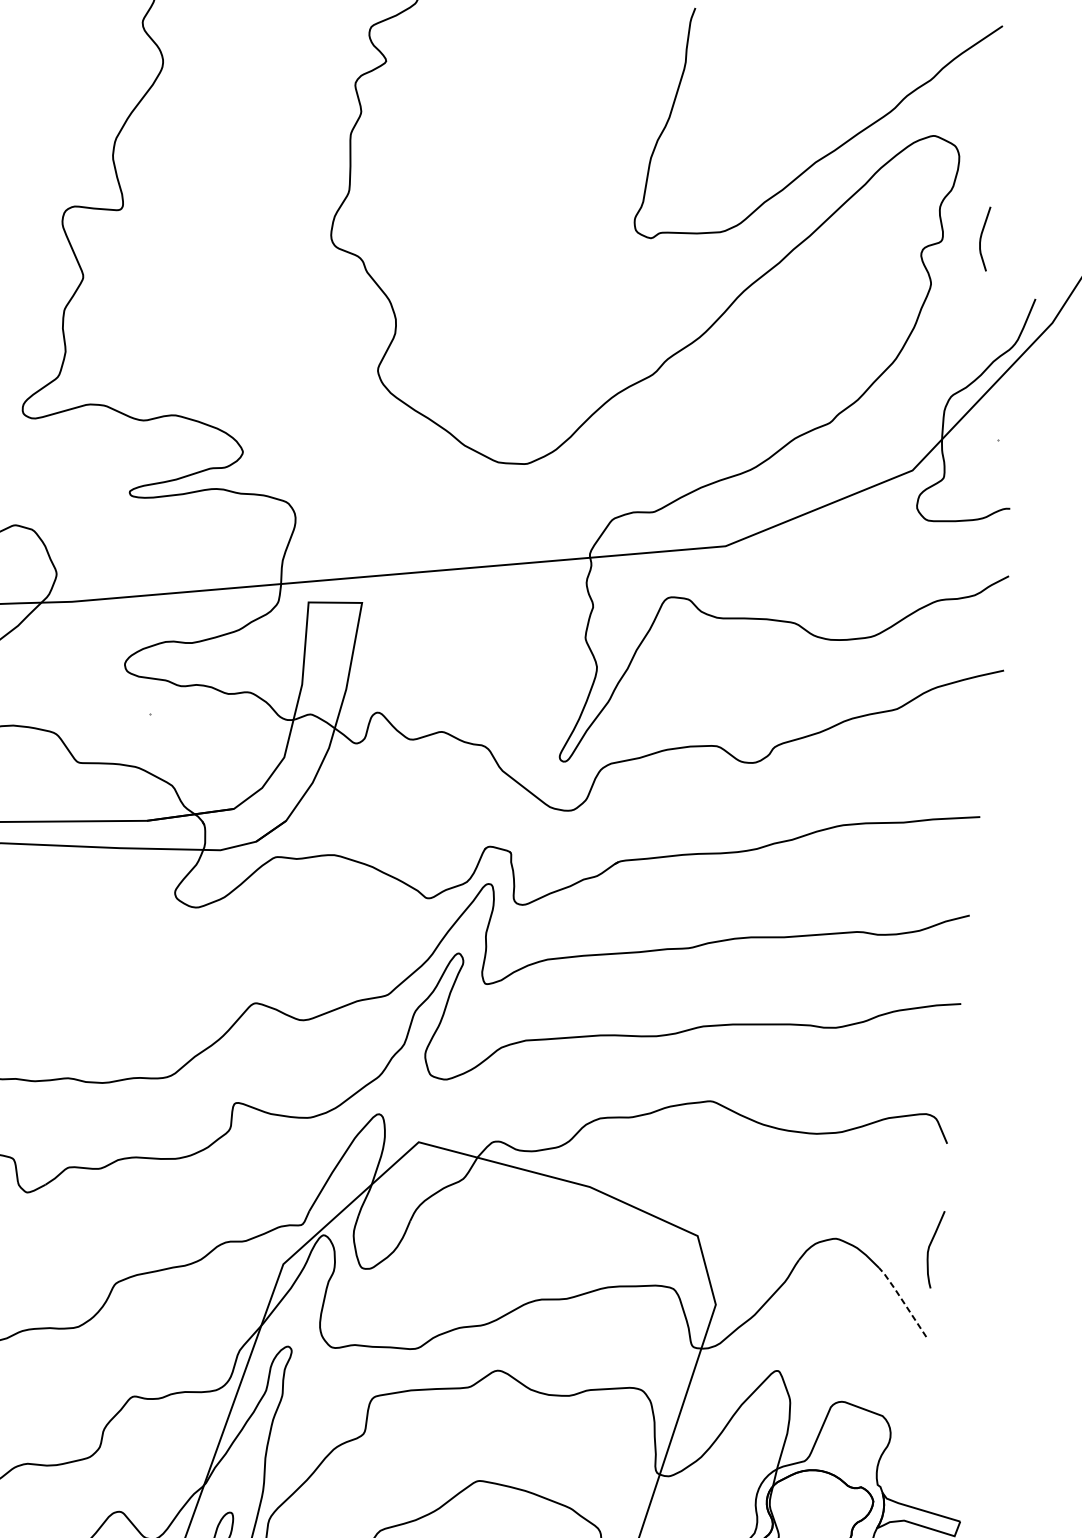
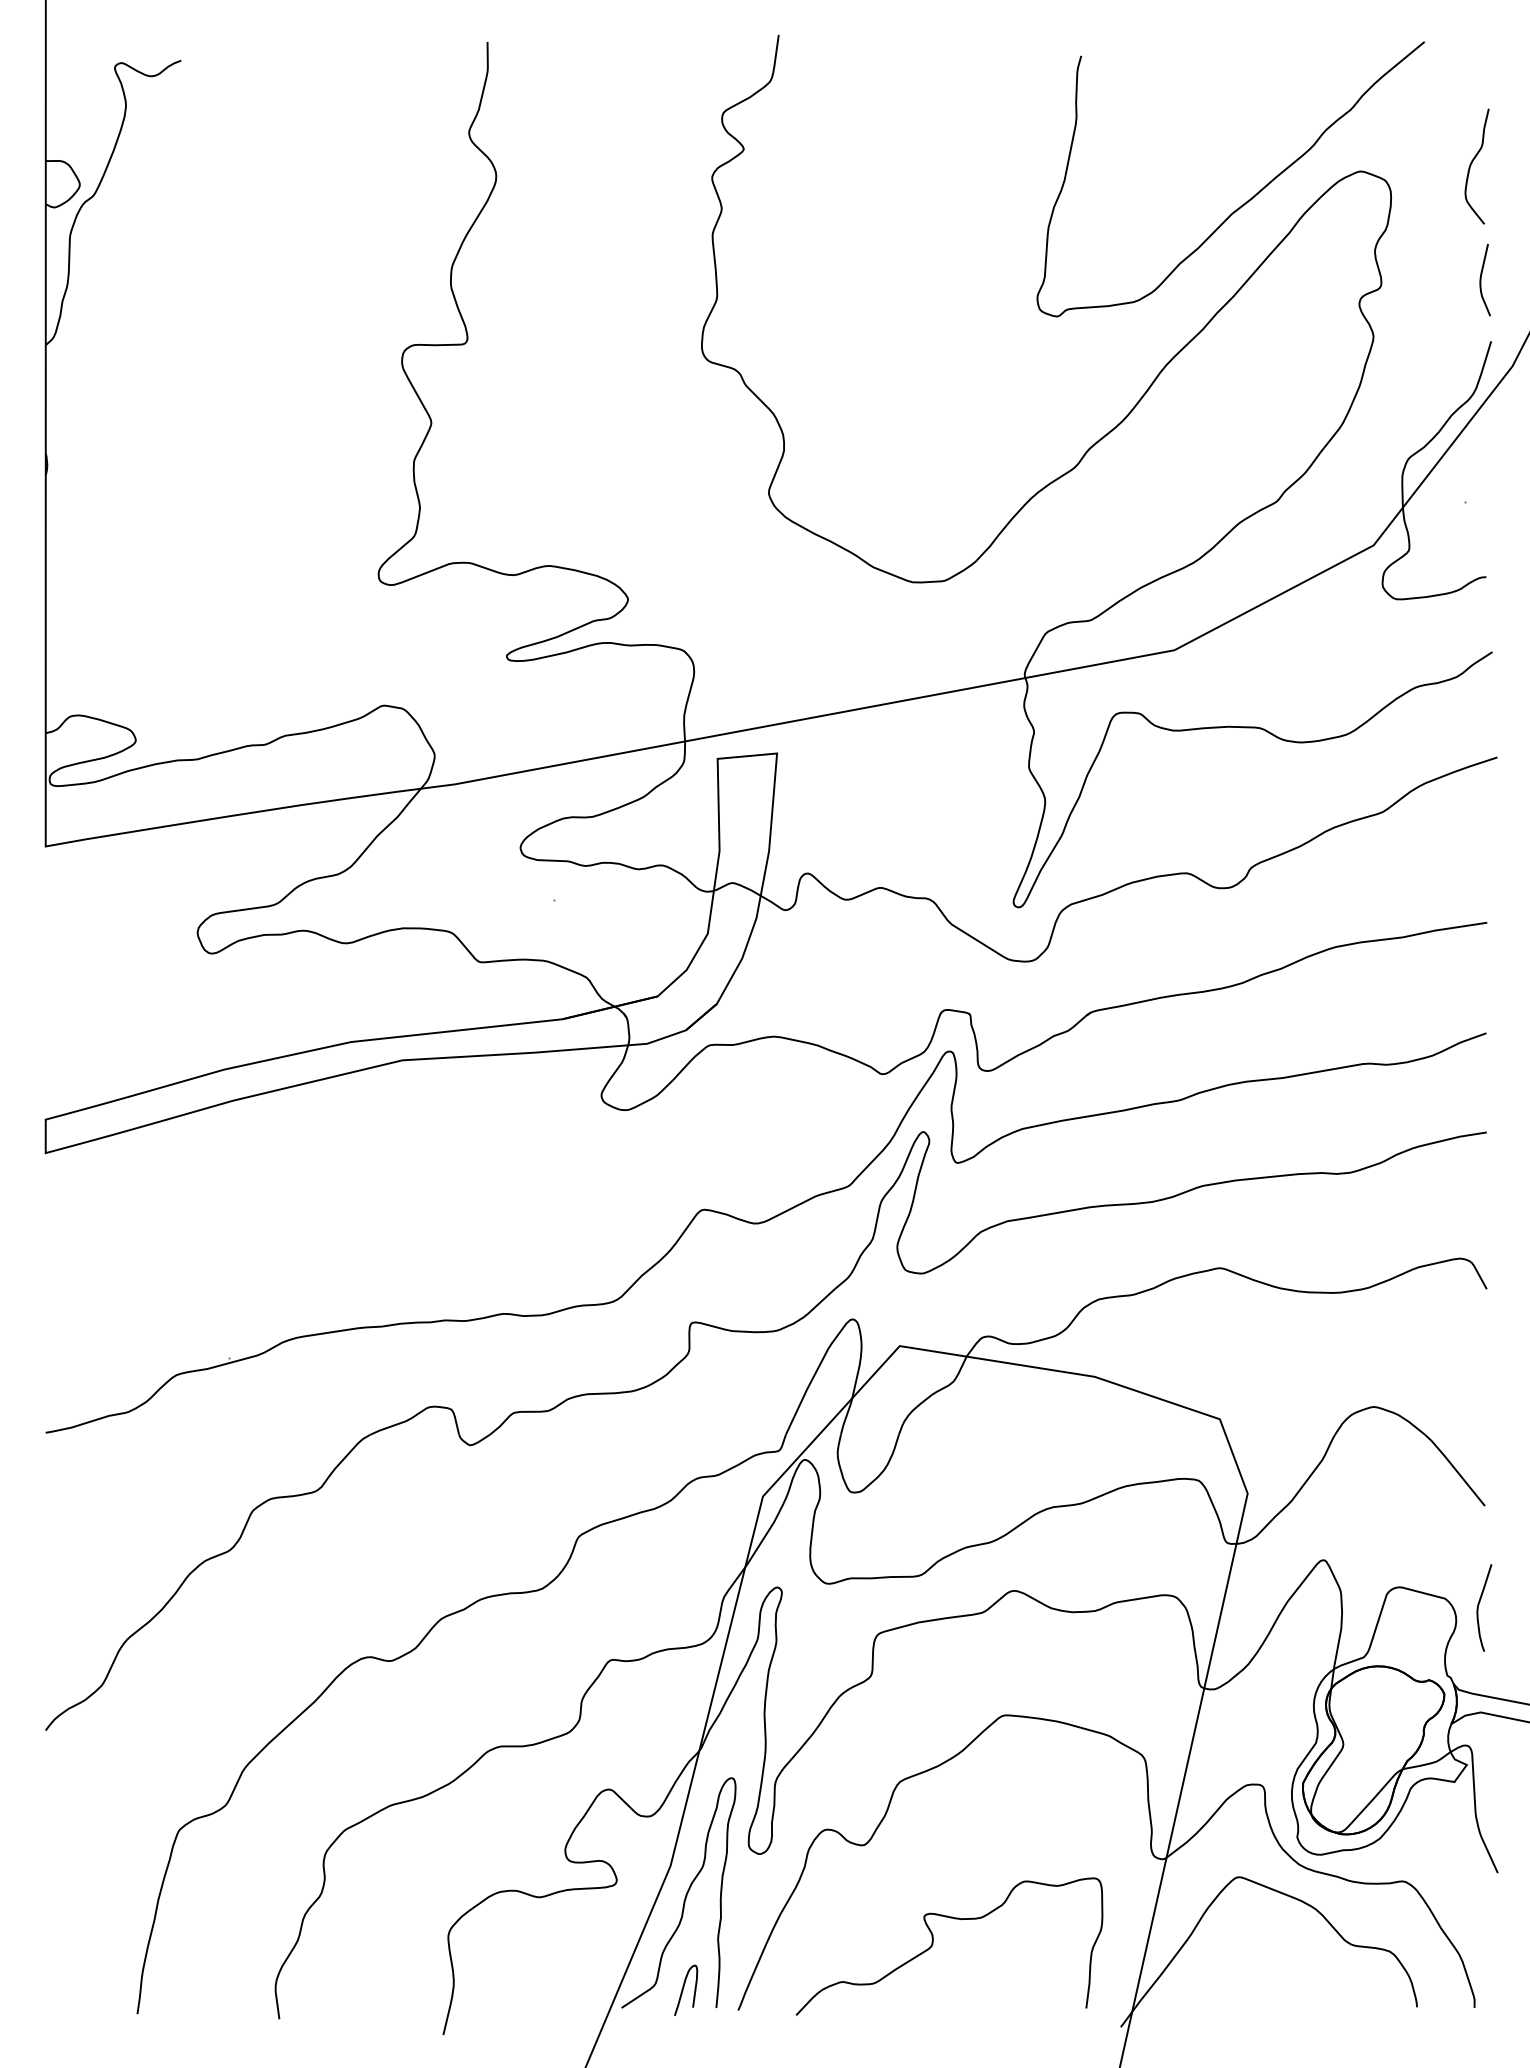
curve: (1034, 138) -> (1472, 163), added
curve: (981, 237) -> (1481, 279), moved
curve: (930, 1246) -> (1479, 1605), moved
line: (902, 1300) -> (1454, 1468), dashed -> solid

